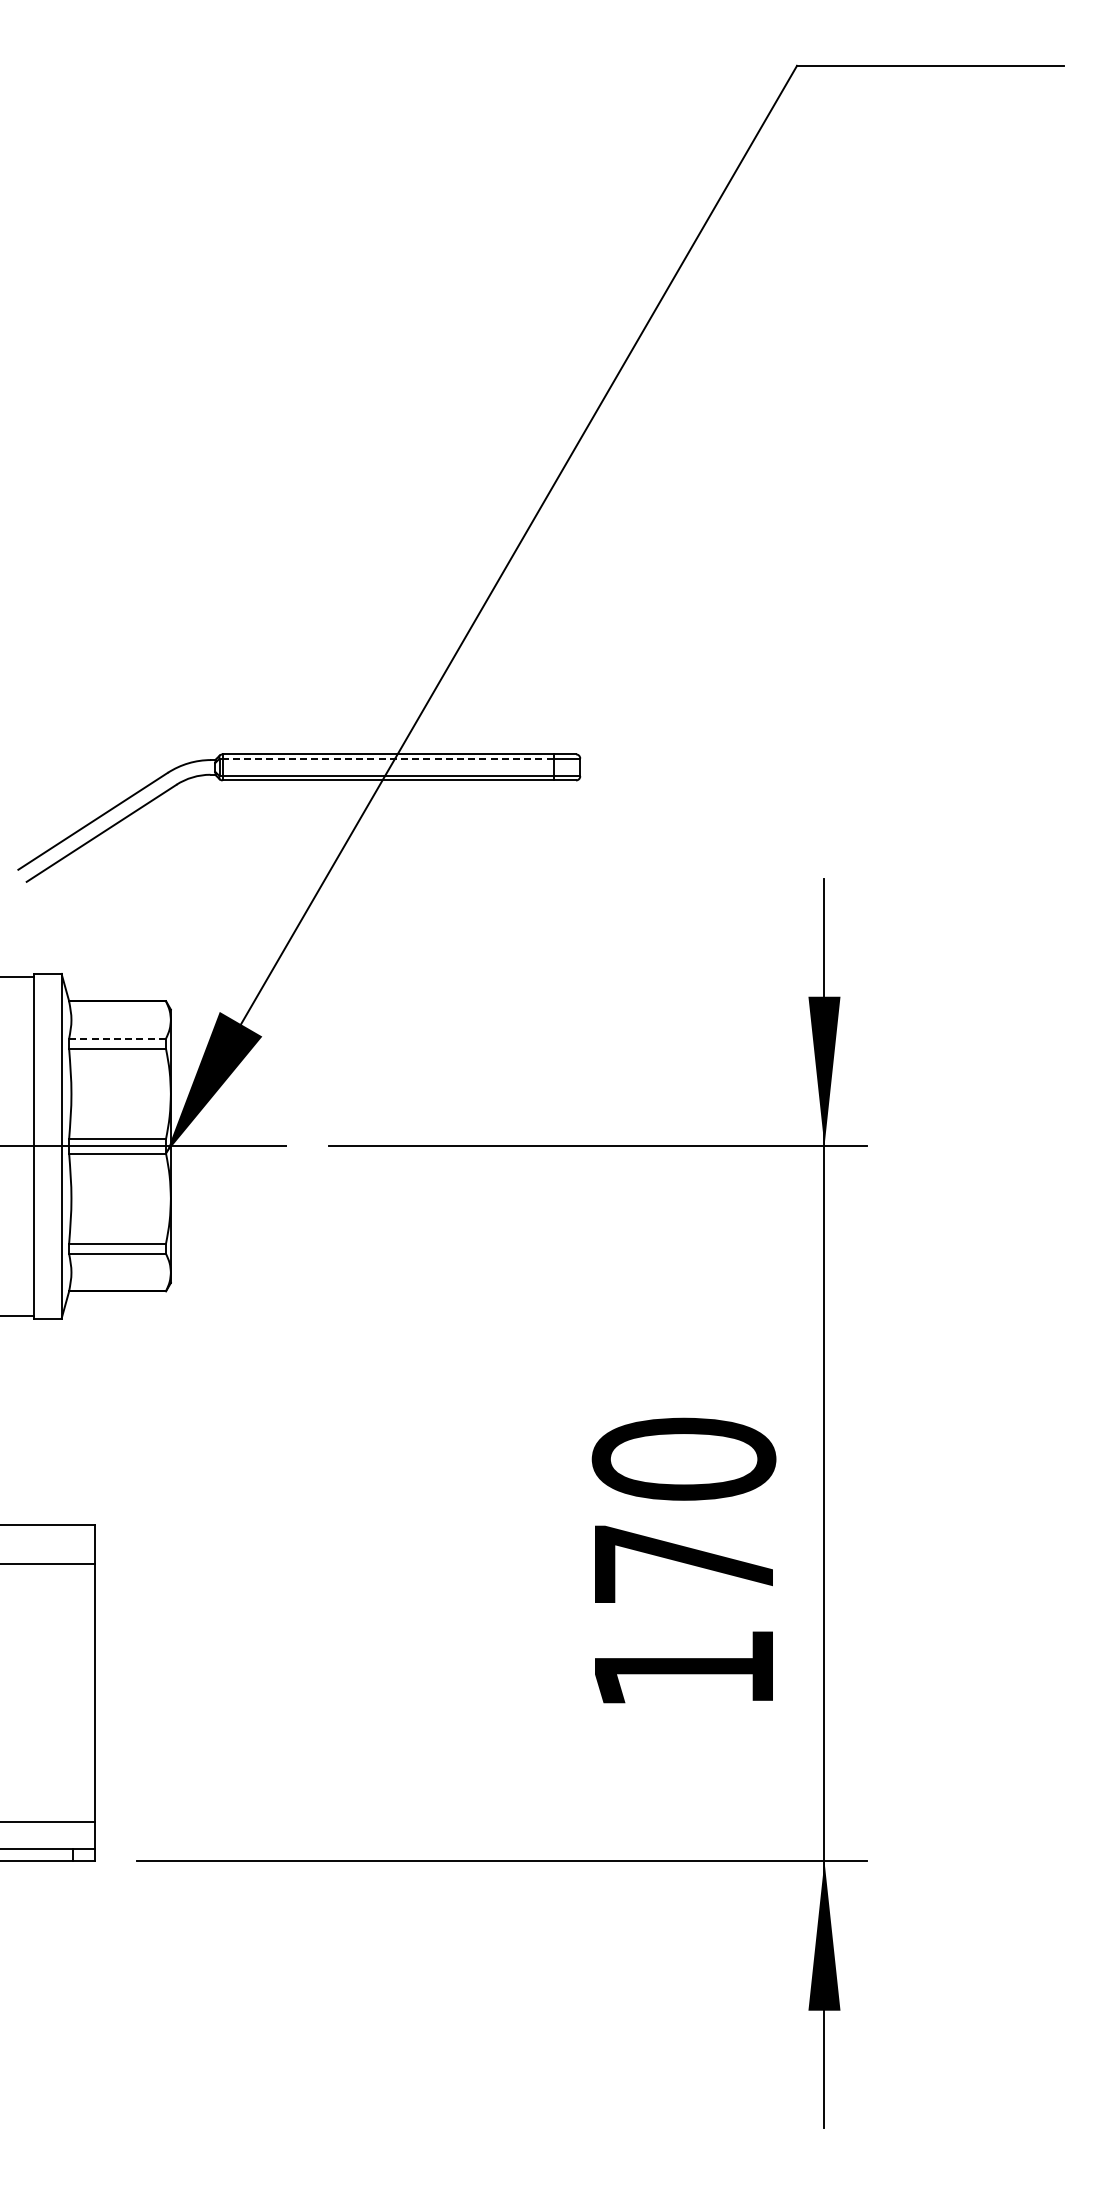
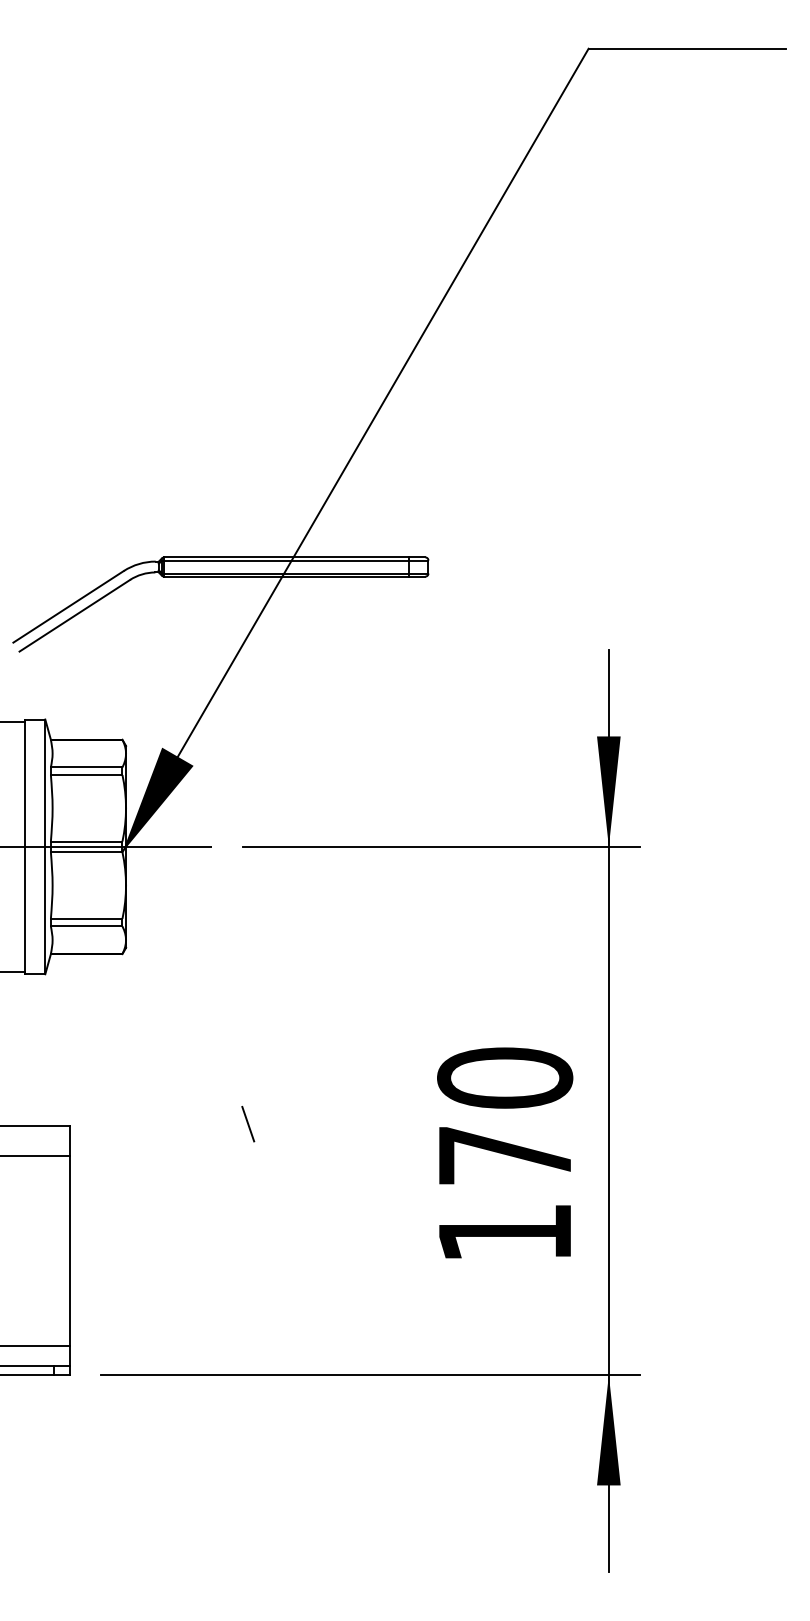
line: (387, 758) -> (286, 560), dashed -> solid
line: (118, 1038) -> (87, 767), dashed -> solid
line: (336, 1521) -> (248, 1124), added

